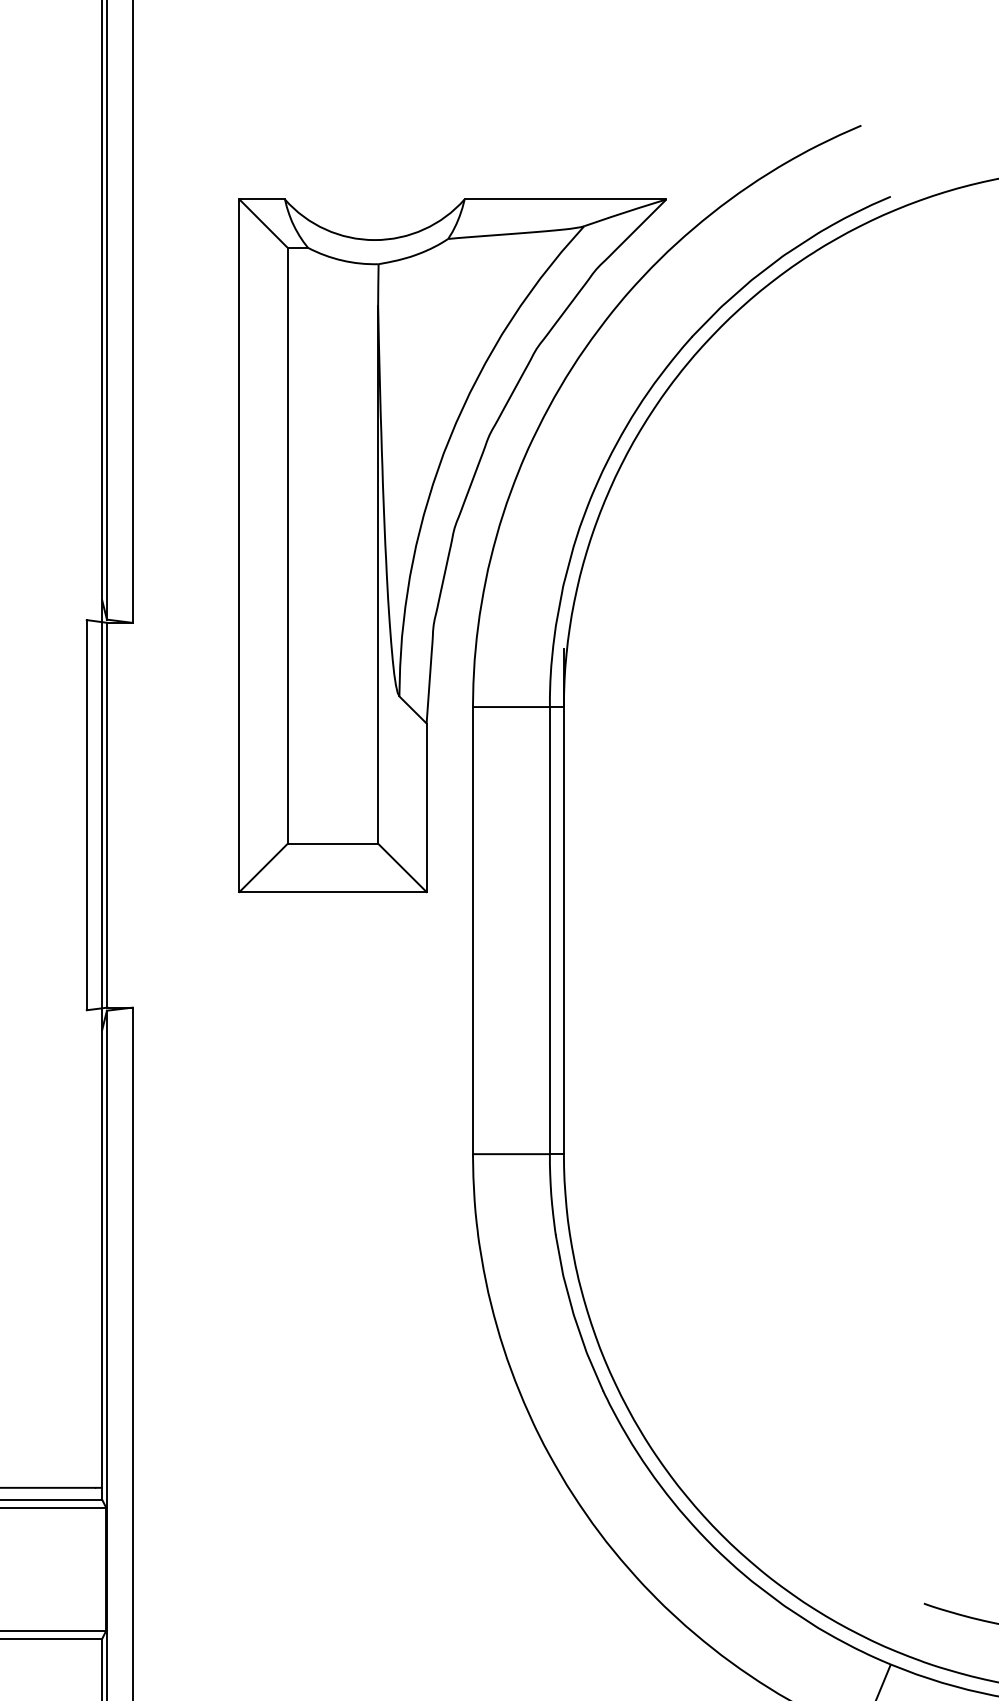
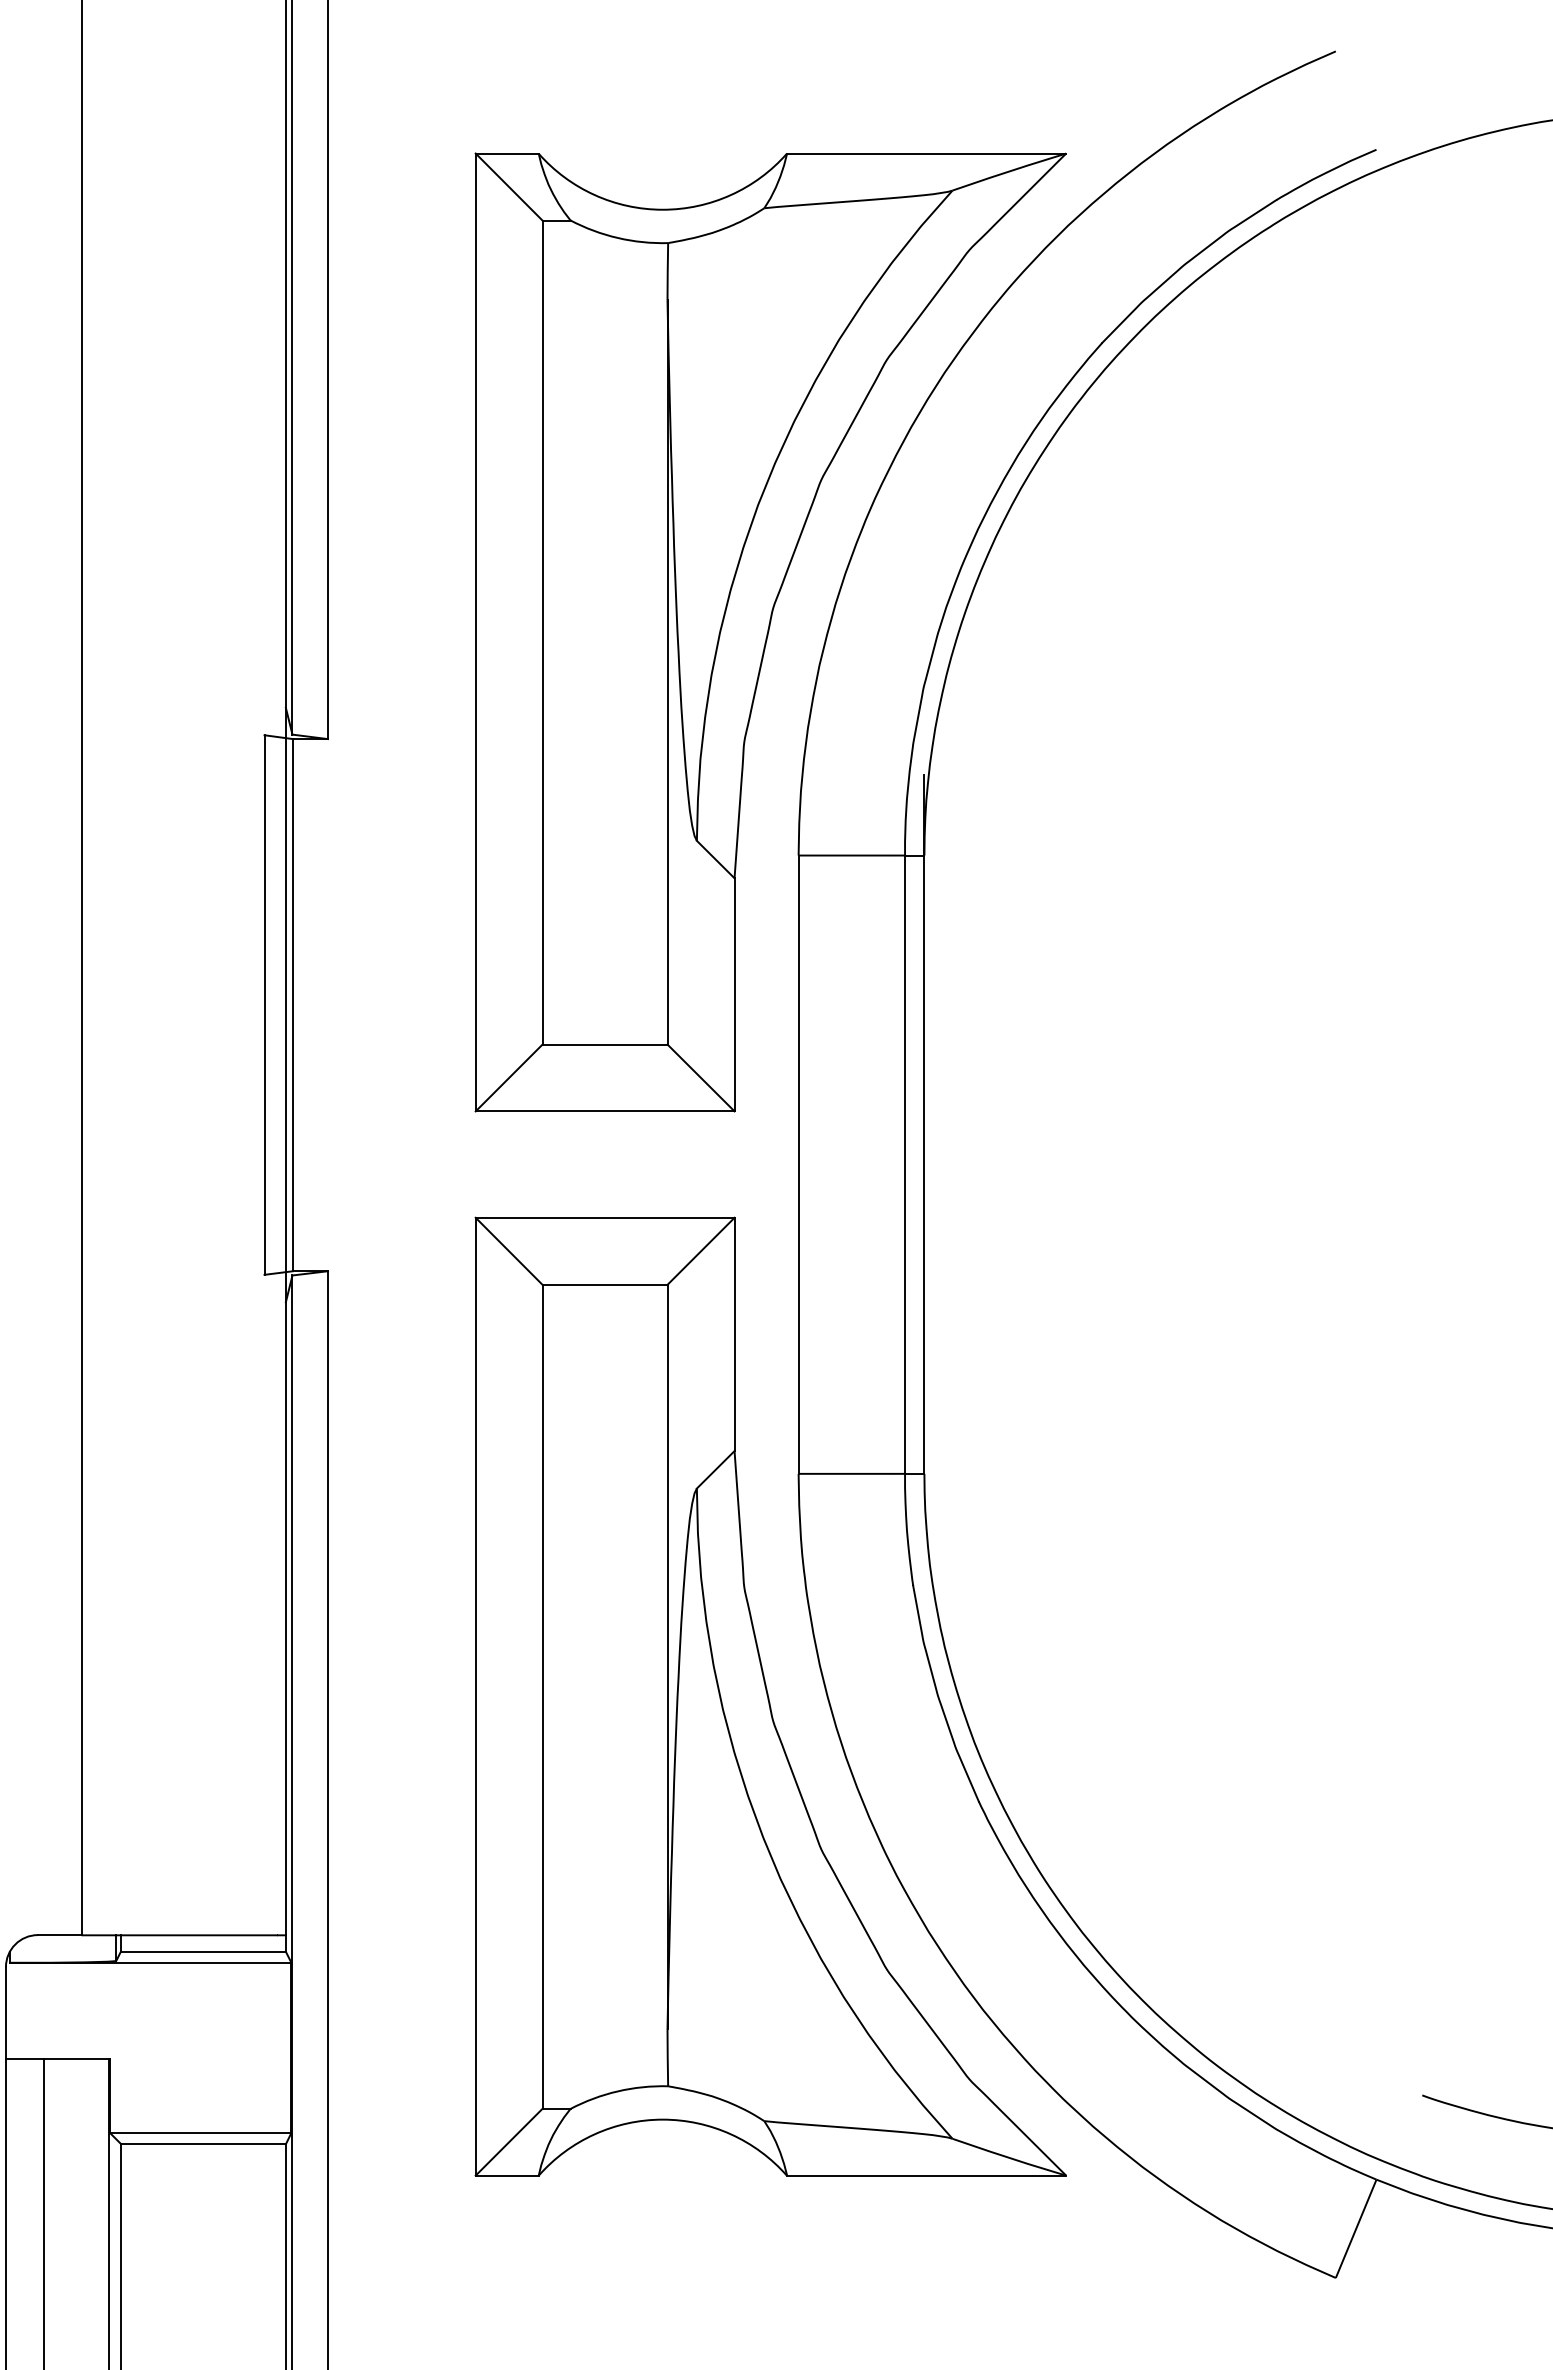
part: (452, 1315) -> (770, 1696), added

